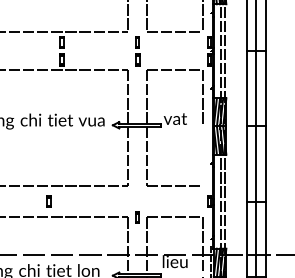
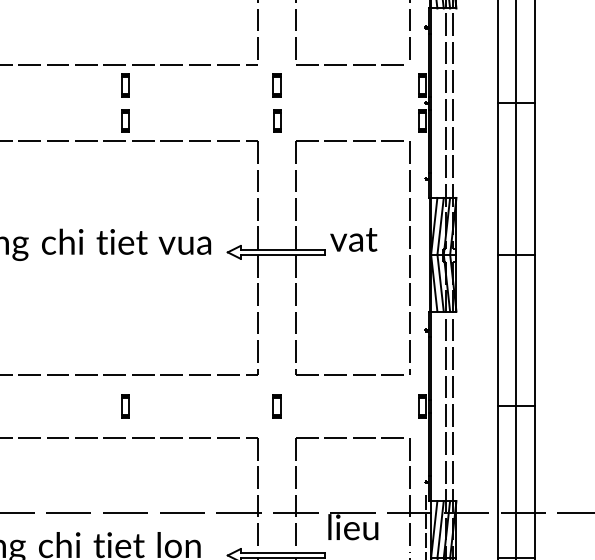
line: (203, 156) -> (410, 315), added
part: (48, 201) -> (124, 405), moved
part: (137, 217) -> (277, 405), moved

